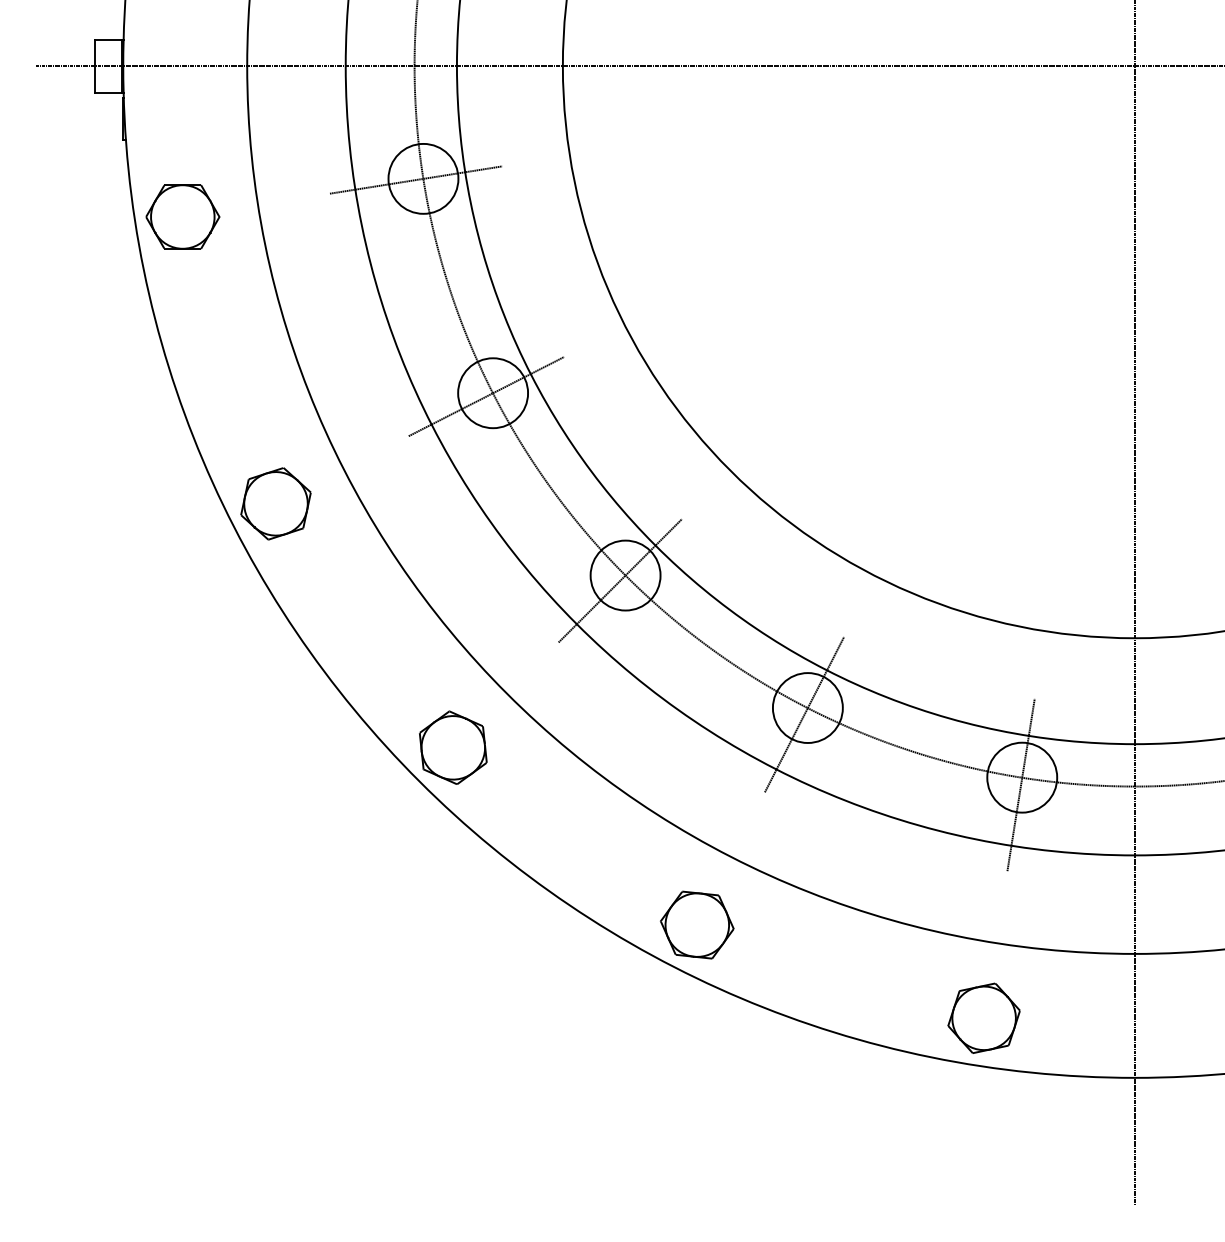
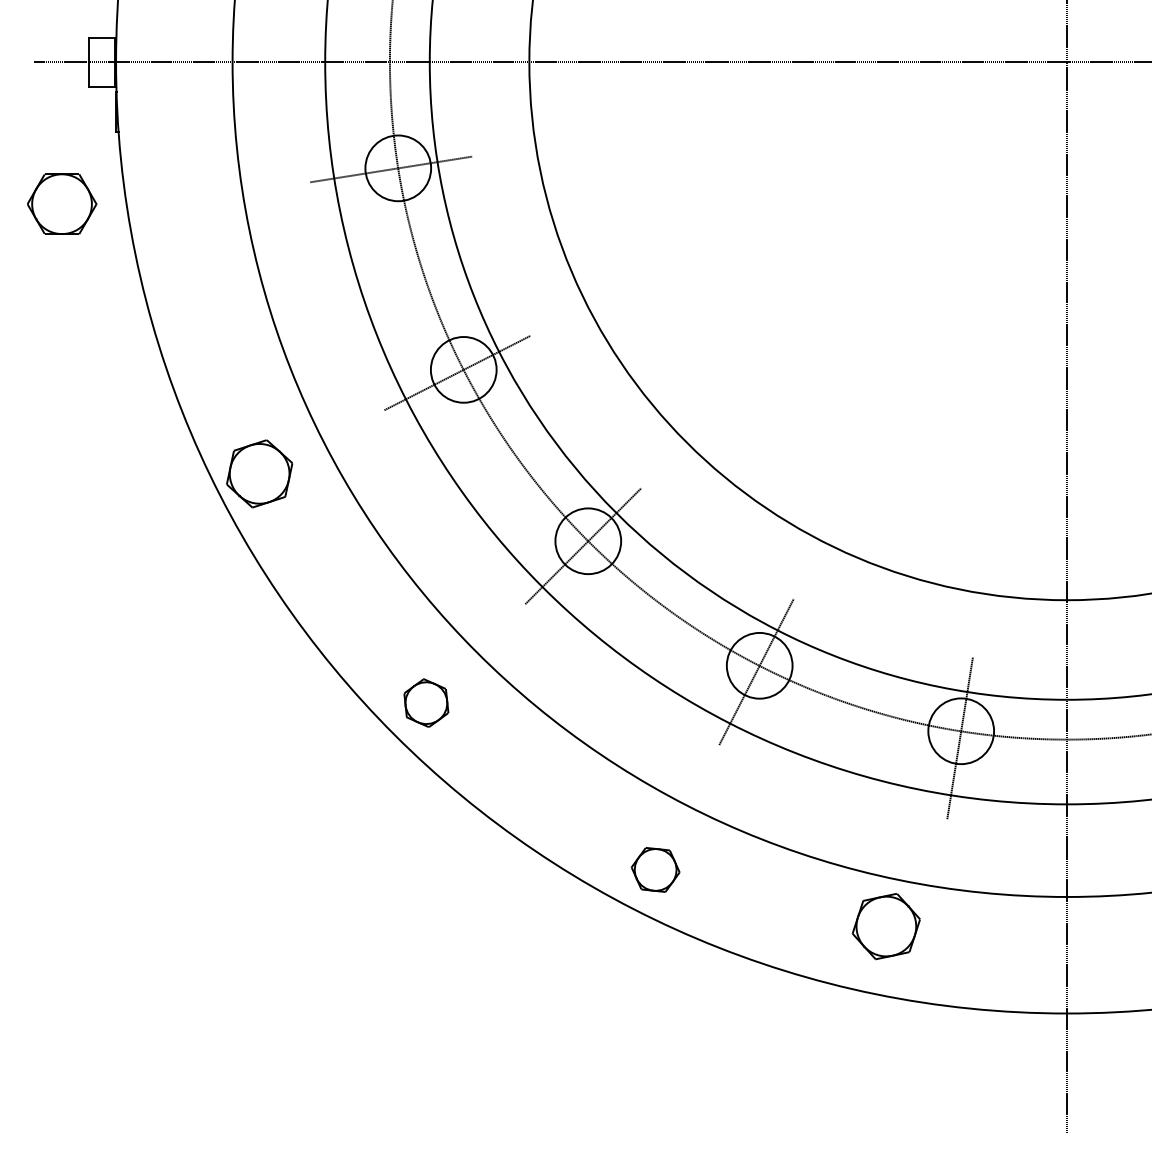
part: (183, 216) -> (62, 203), moved
part: (453, 747) -> (426, 702), size x0.7
part: (697, 924) -> (655, 869), size x0.7
part: (983, 1018) -> (885, 926), moved

